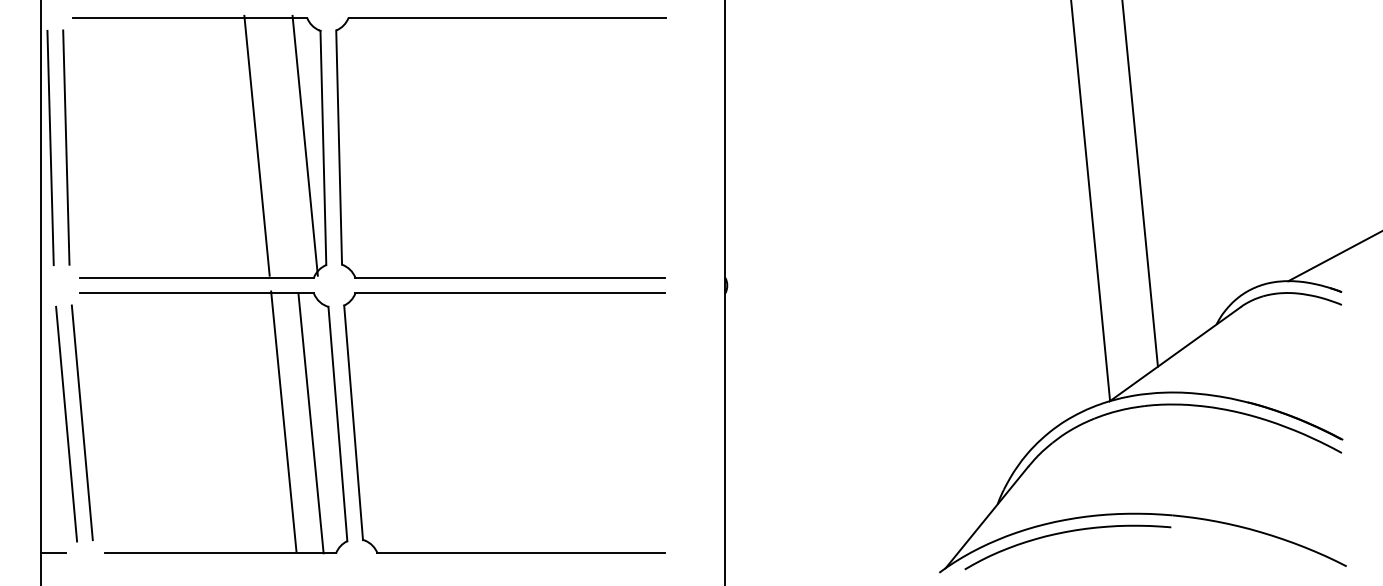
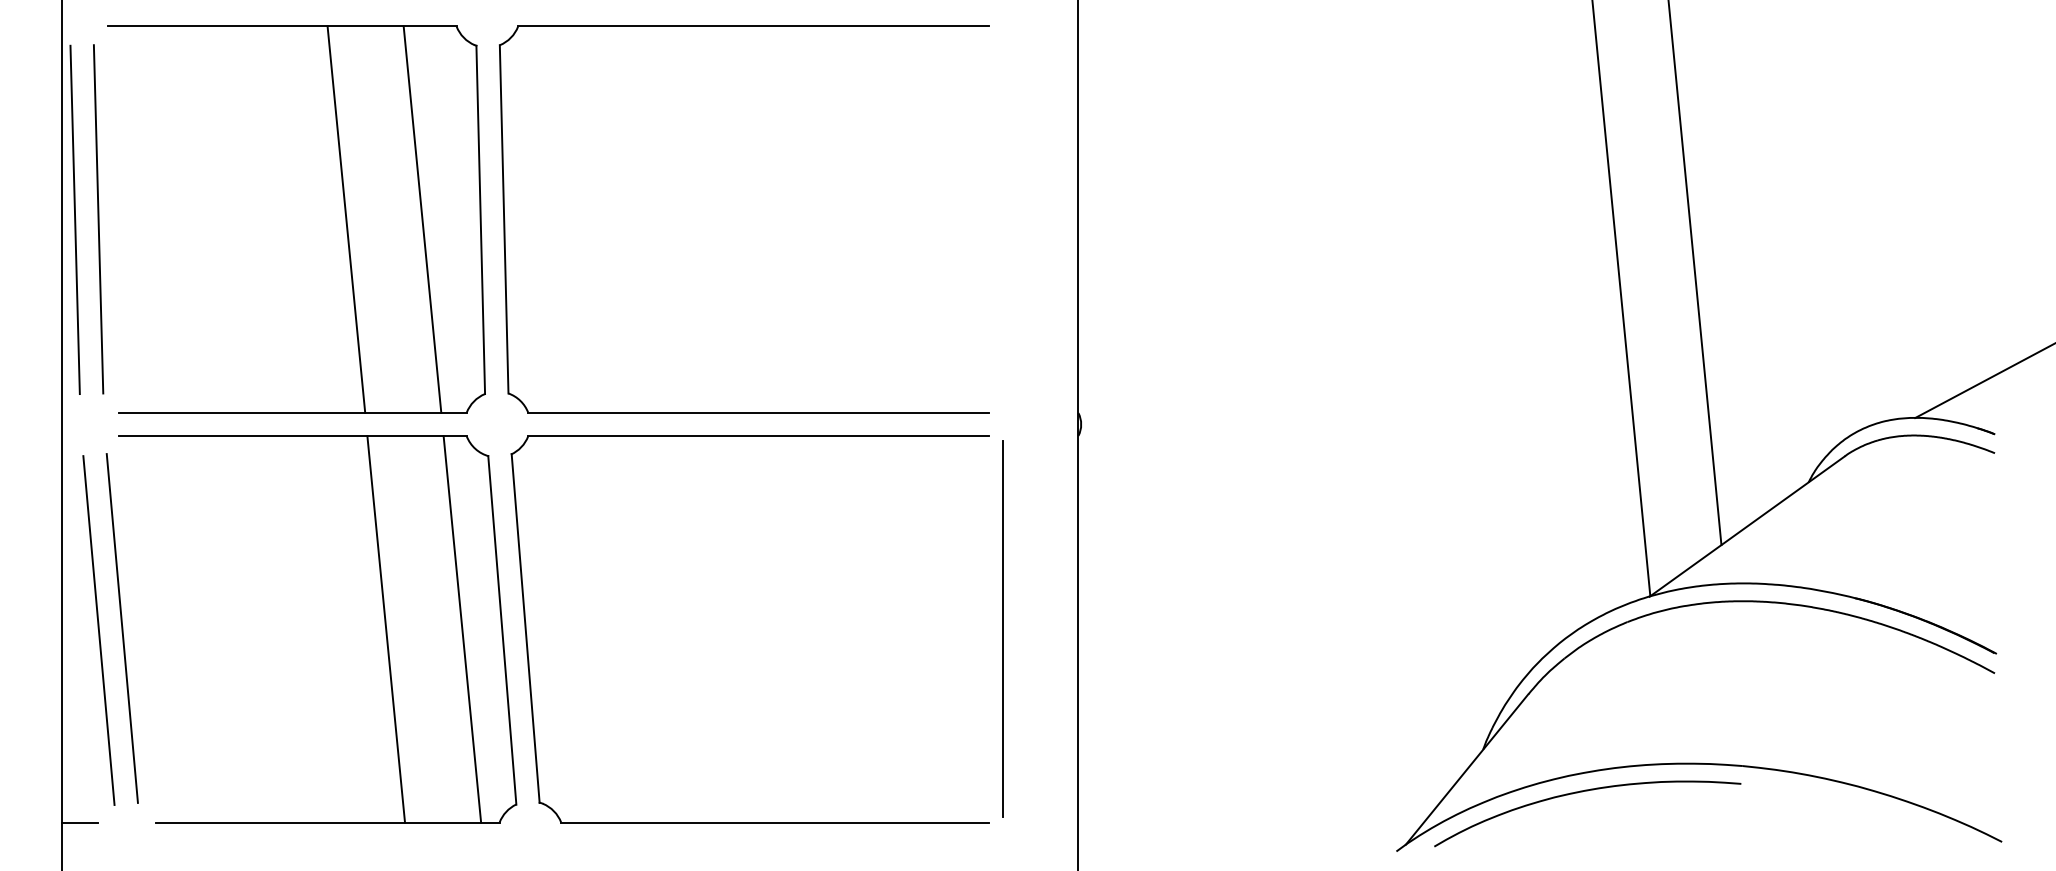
line: (256, 145) -> (345, 219), moved
line: (304, 145) -> (421, 219), moved
line: (283, 421) -> (385, 629), moved
line: (674, 423) -> (1002, 629), added

